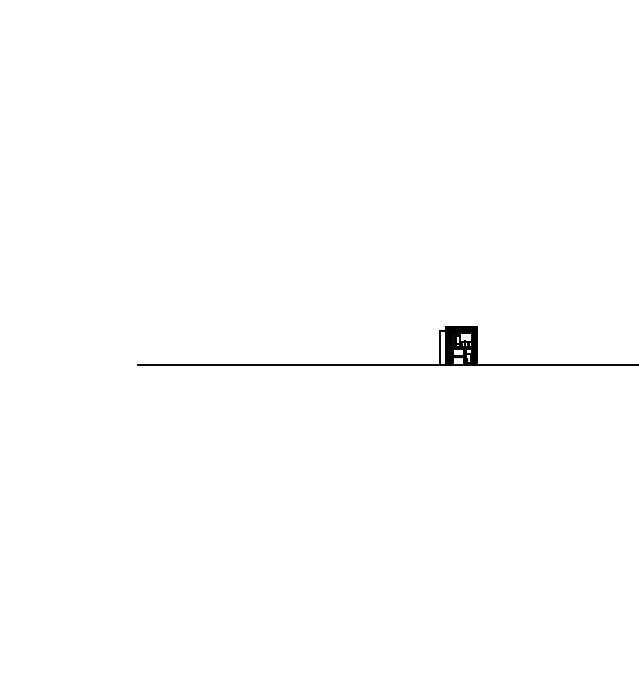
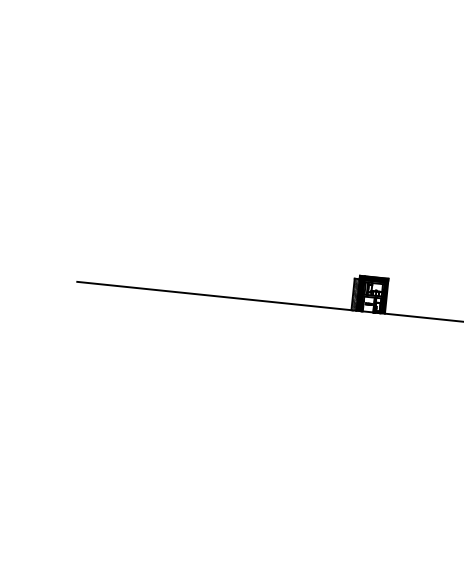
hatch: (443, 347) -> (355, 294), added

